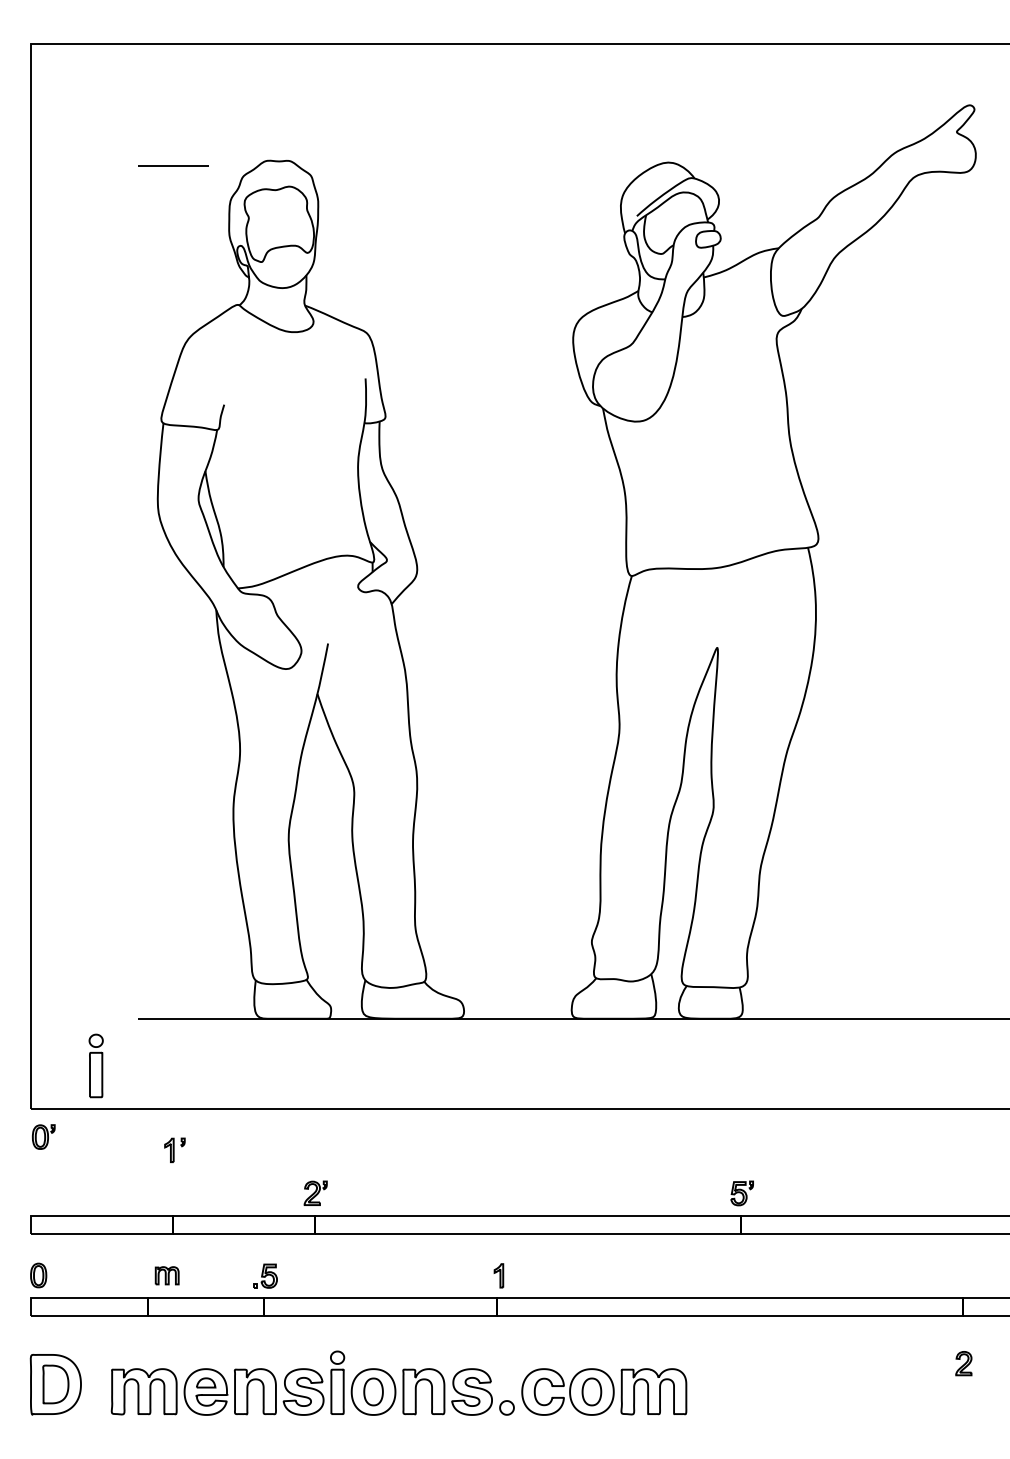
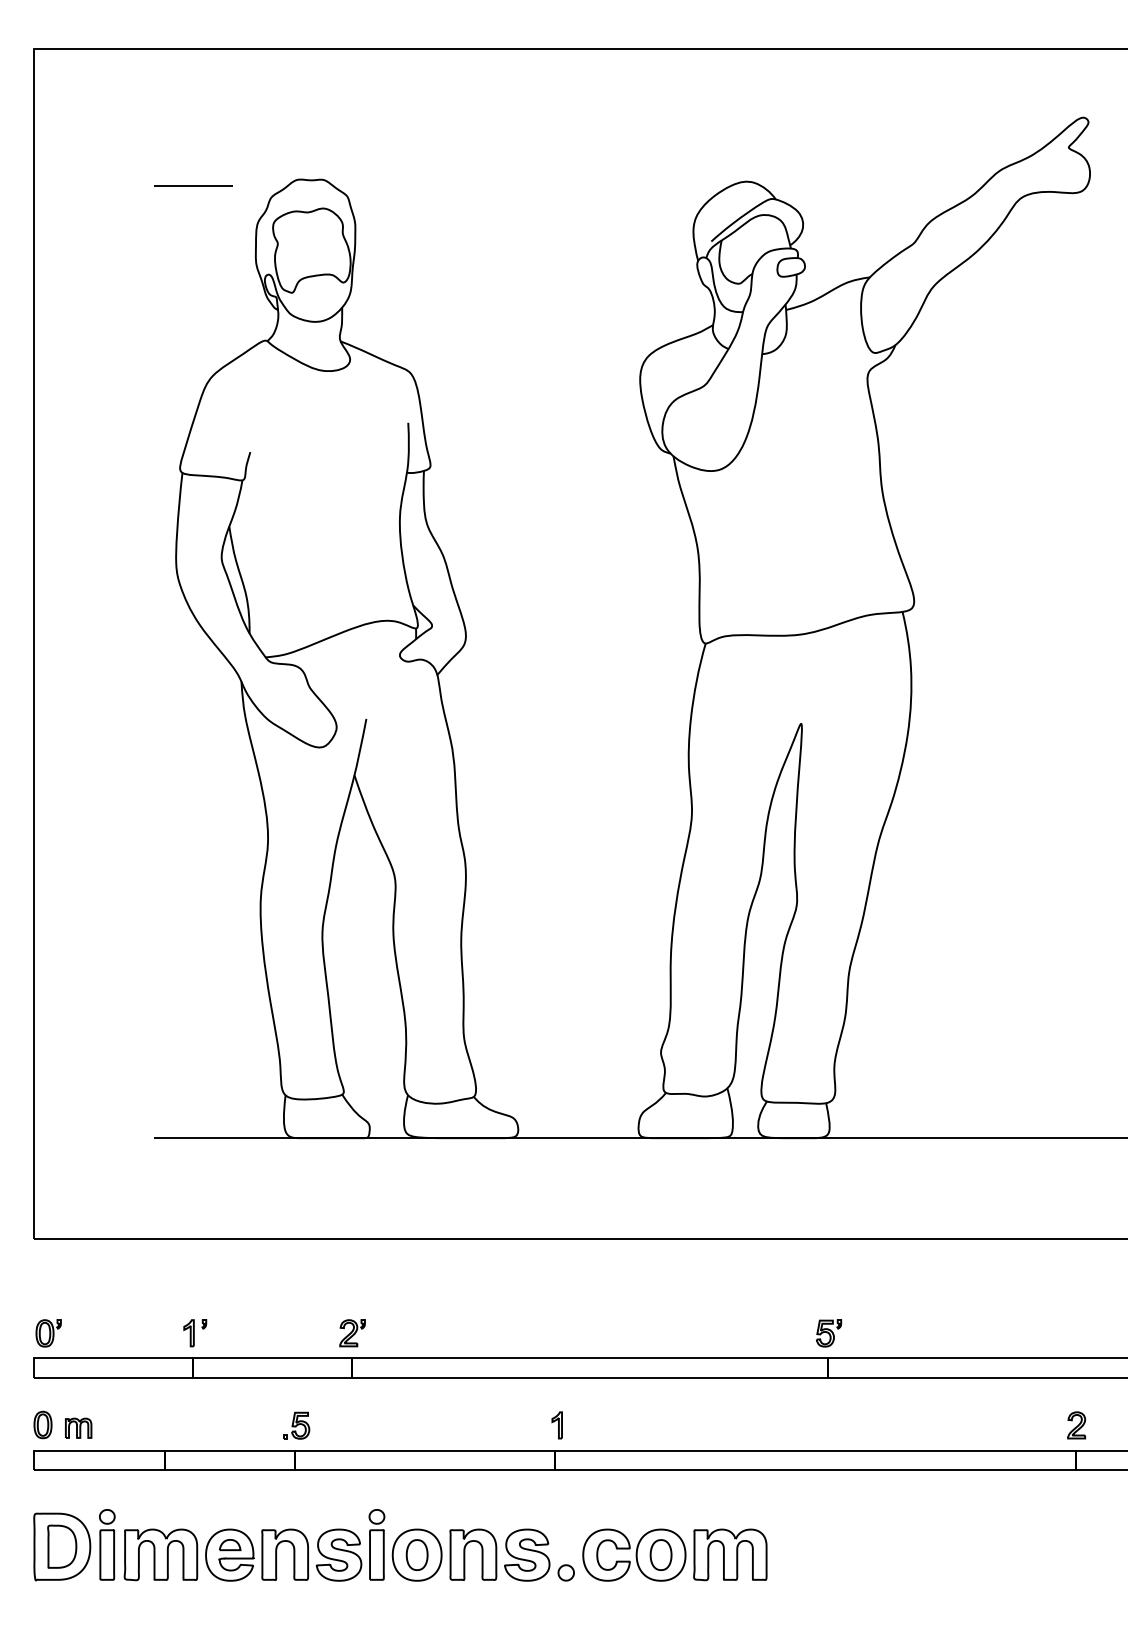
part: (96, 1065) -> (107, 1544), moved
part: (43, 1137) -> (48, 1333), moved
part: (175, 1150) -> (195, 1333), moved
part: (167, 1275) -> (78, 1427), moved
part: (963, 1363) -> (1076, 1425), moved

